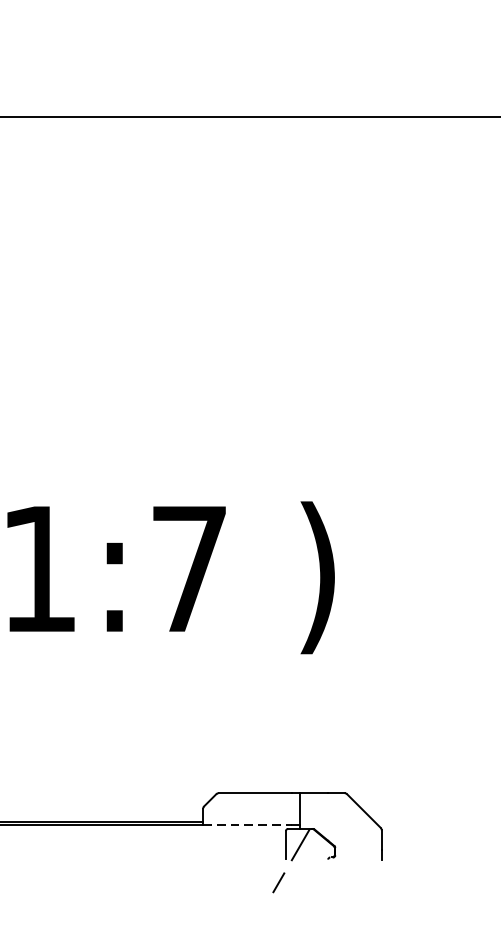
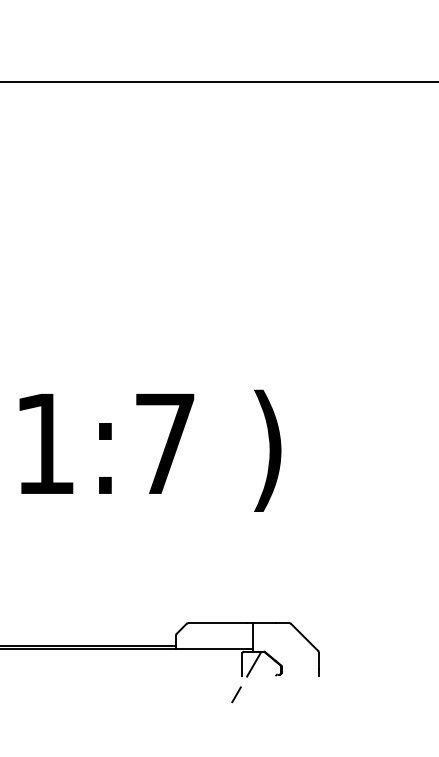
line: (247, 824) -> (211, 648), dashed -> solid

